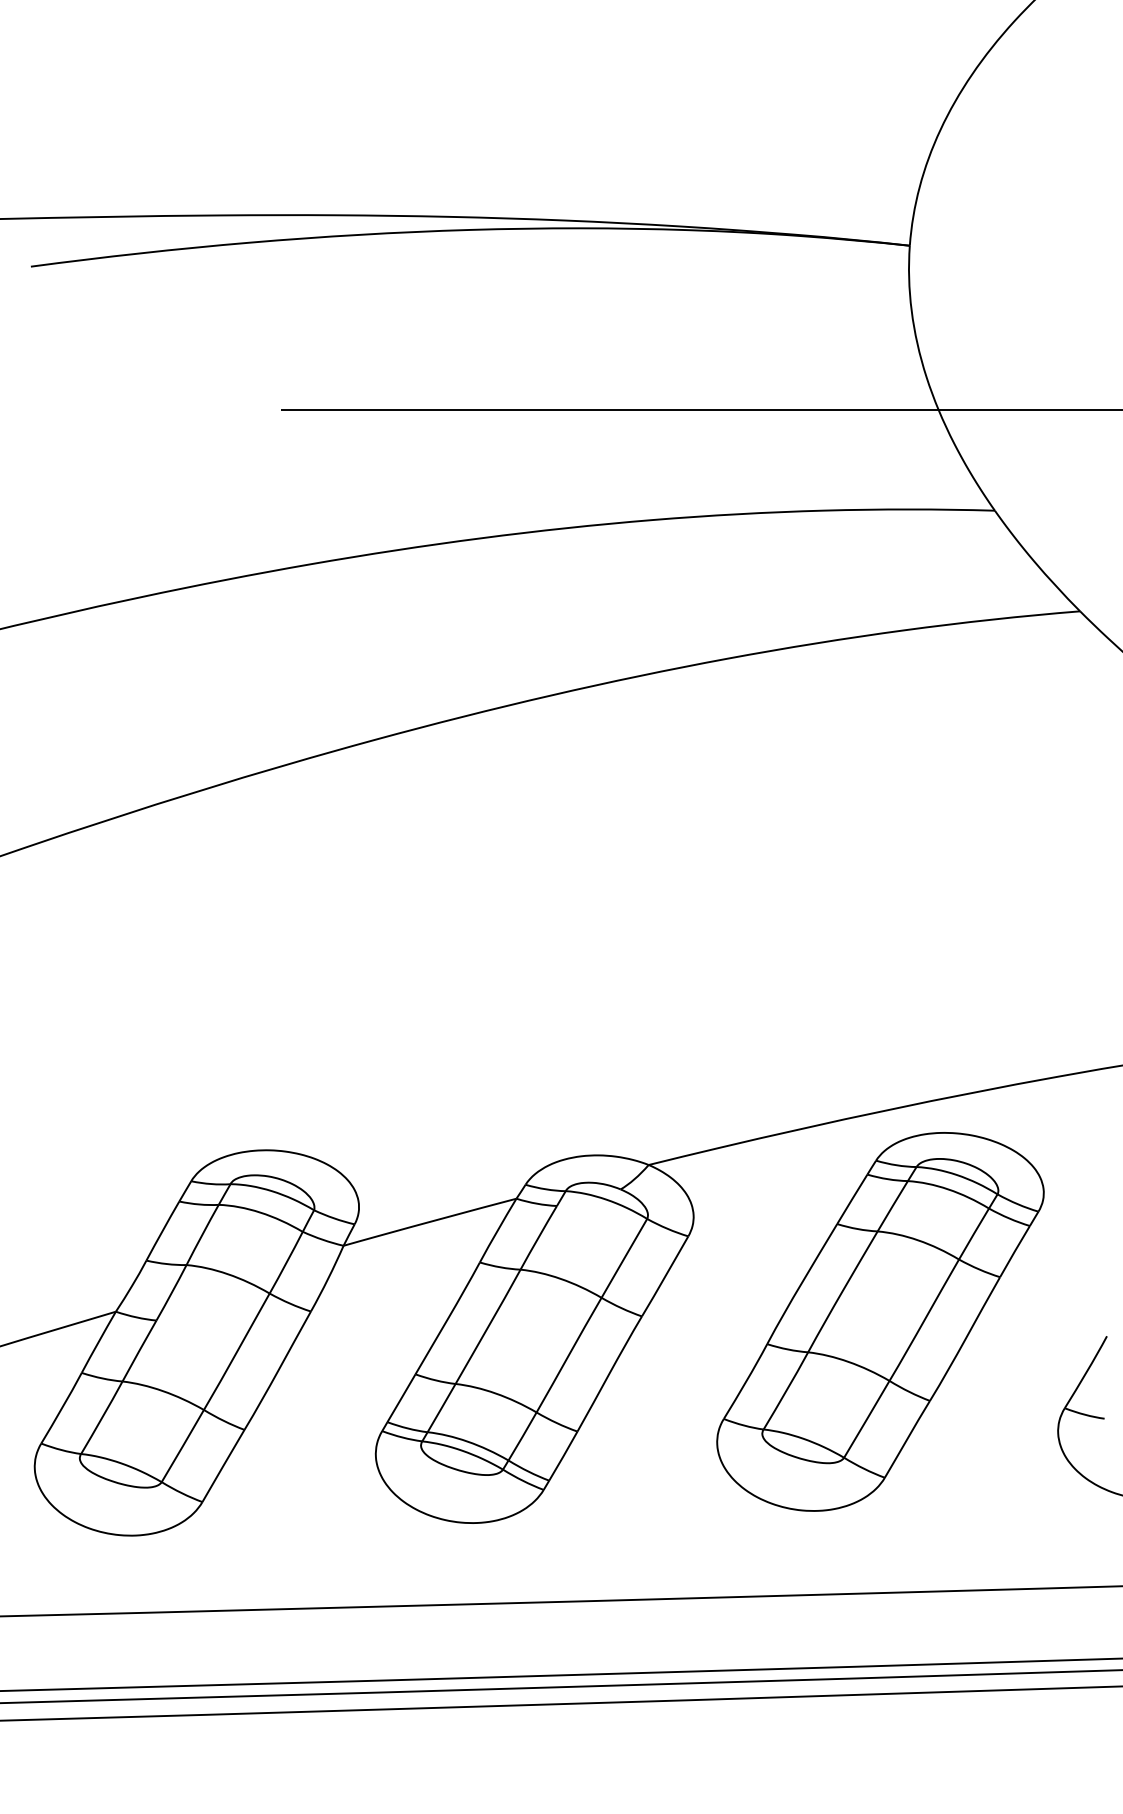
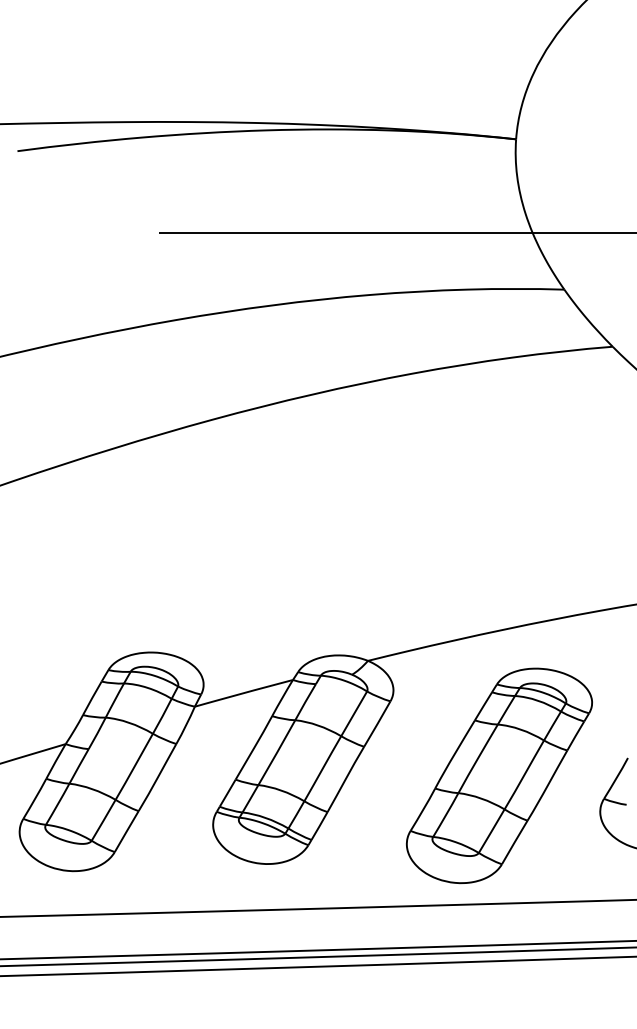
part: (880, 1321) -> (499, 775), moved

